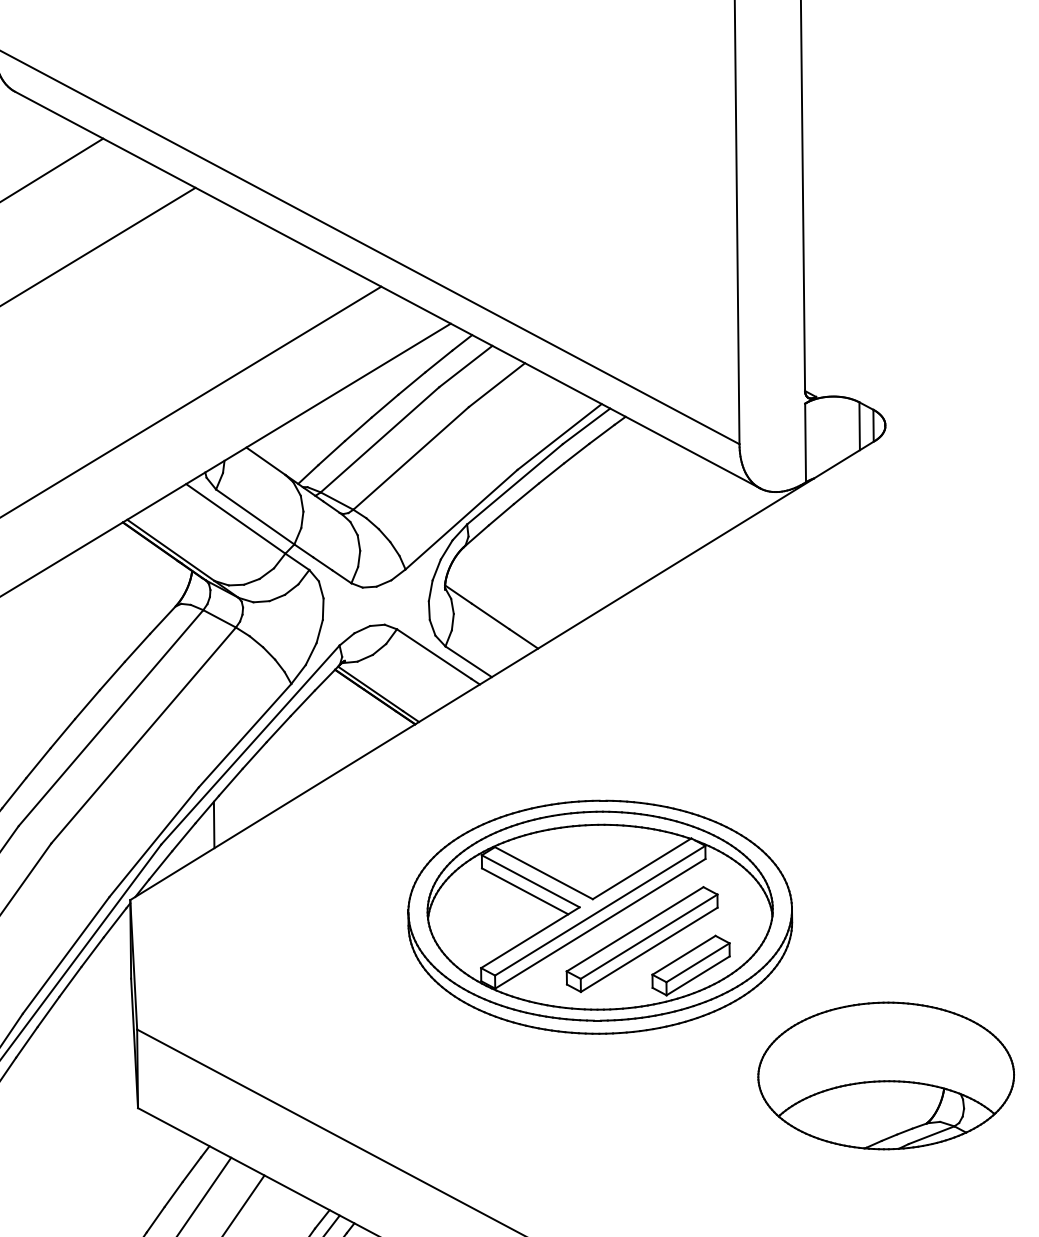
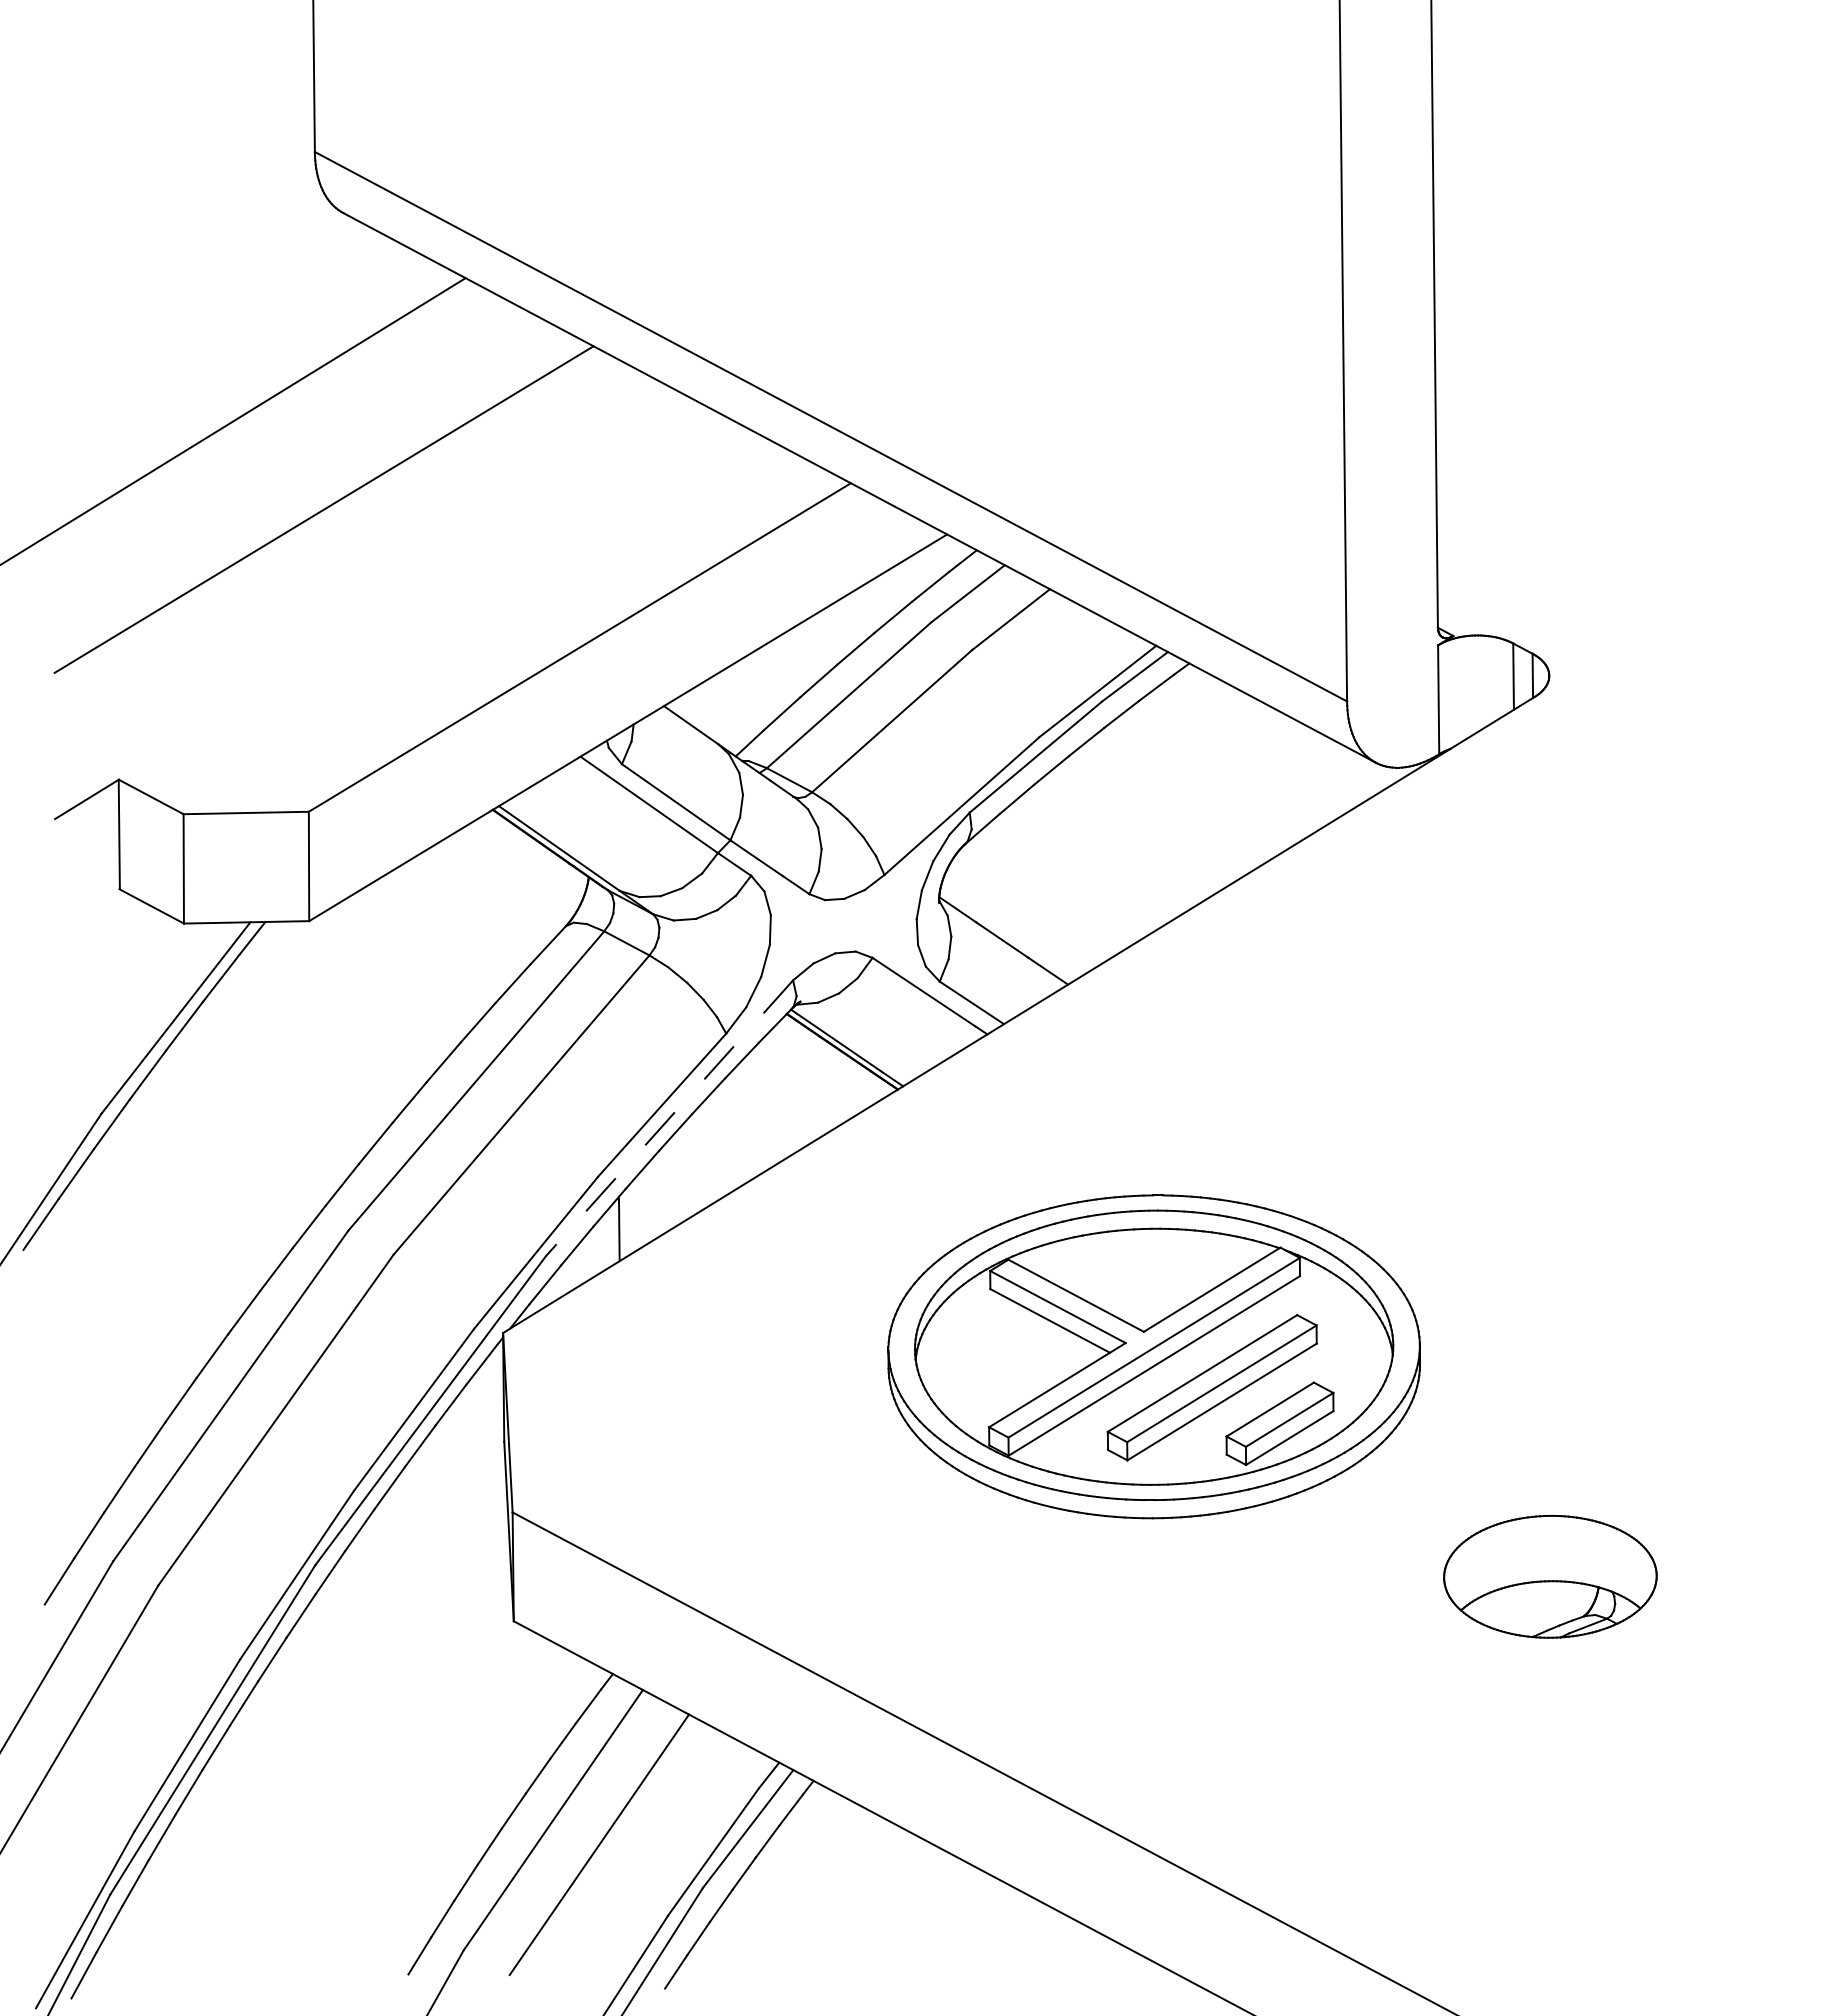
line: (250, 745) -> (669, 1118), solid -> dashed
part: (886, 1075) -> (1550, 1576), size x0.6

